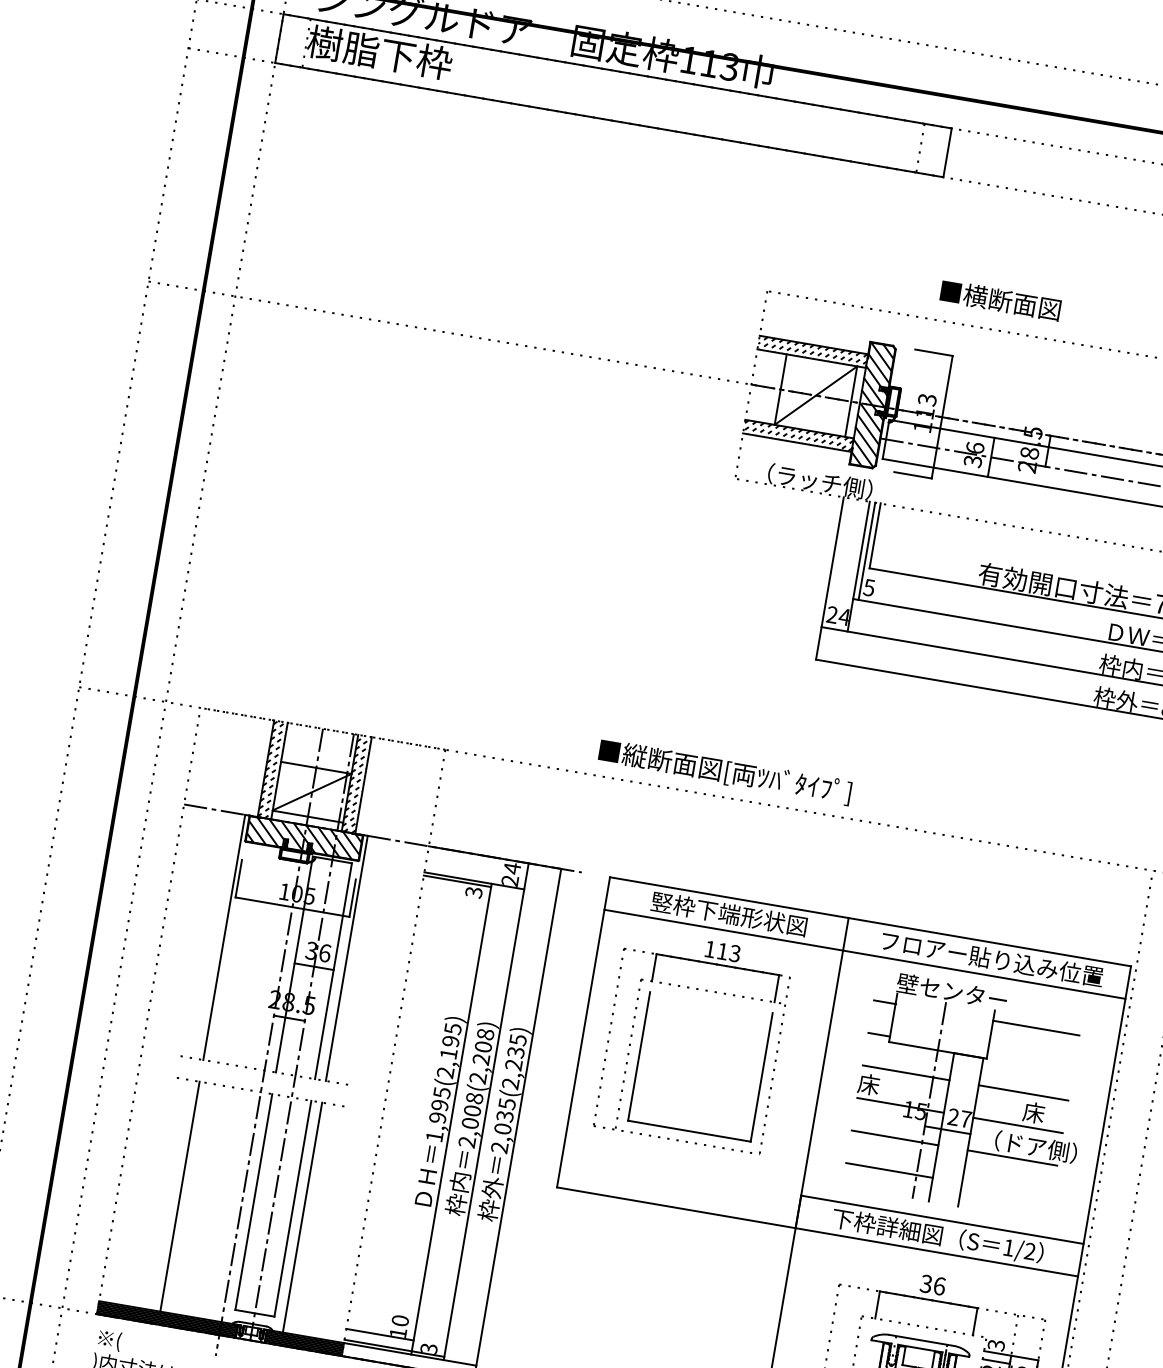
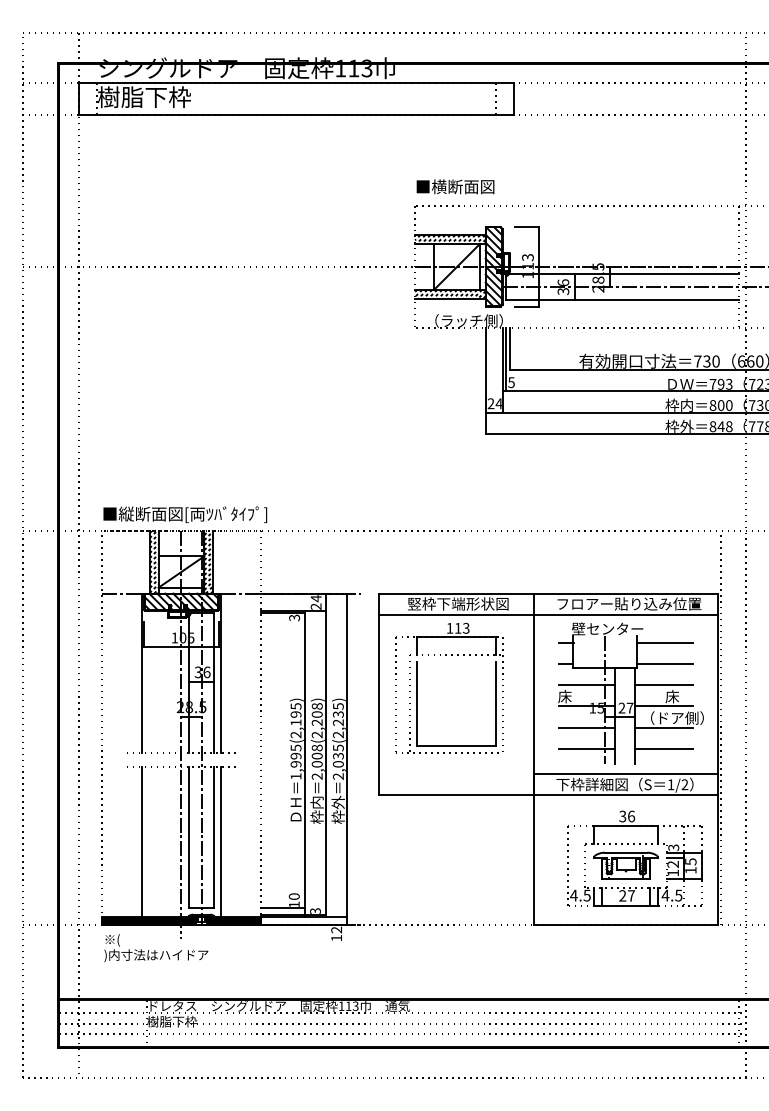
text: (1000, 300) -> (455, 186), moved
text: (725, 771) -> (185, 514), moved
line: (1030, 1061) -> (664, 664), added
line: (1006, 1190) -> (663, 748), added

